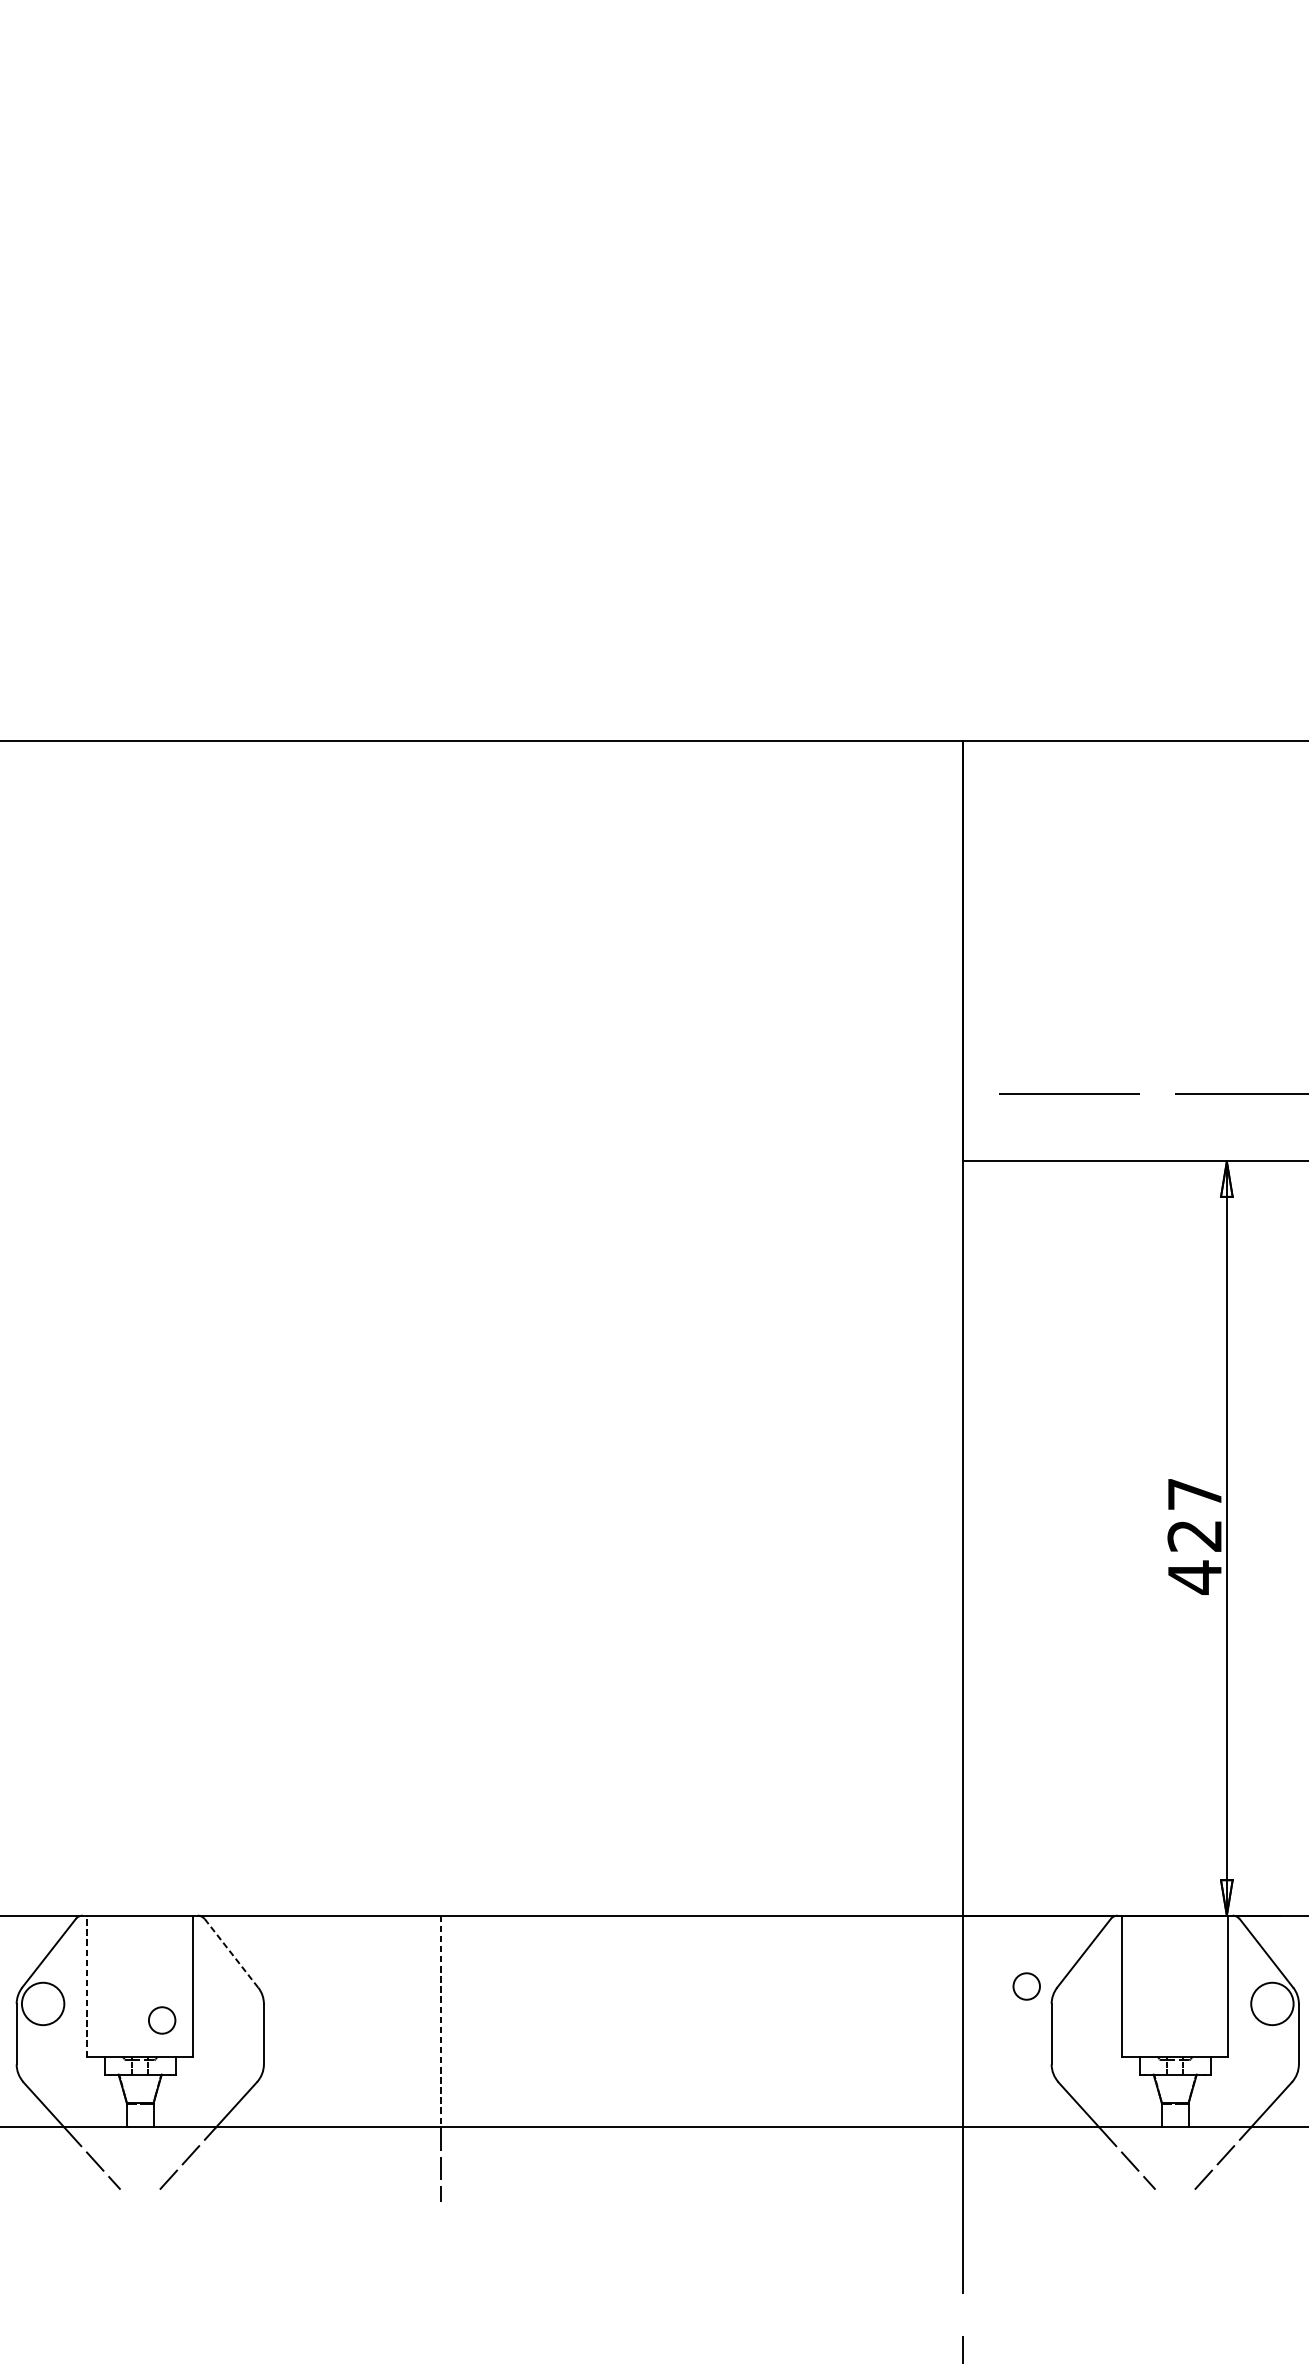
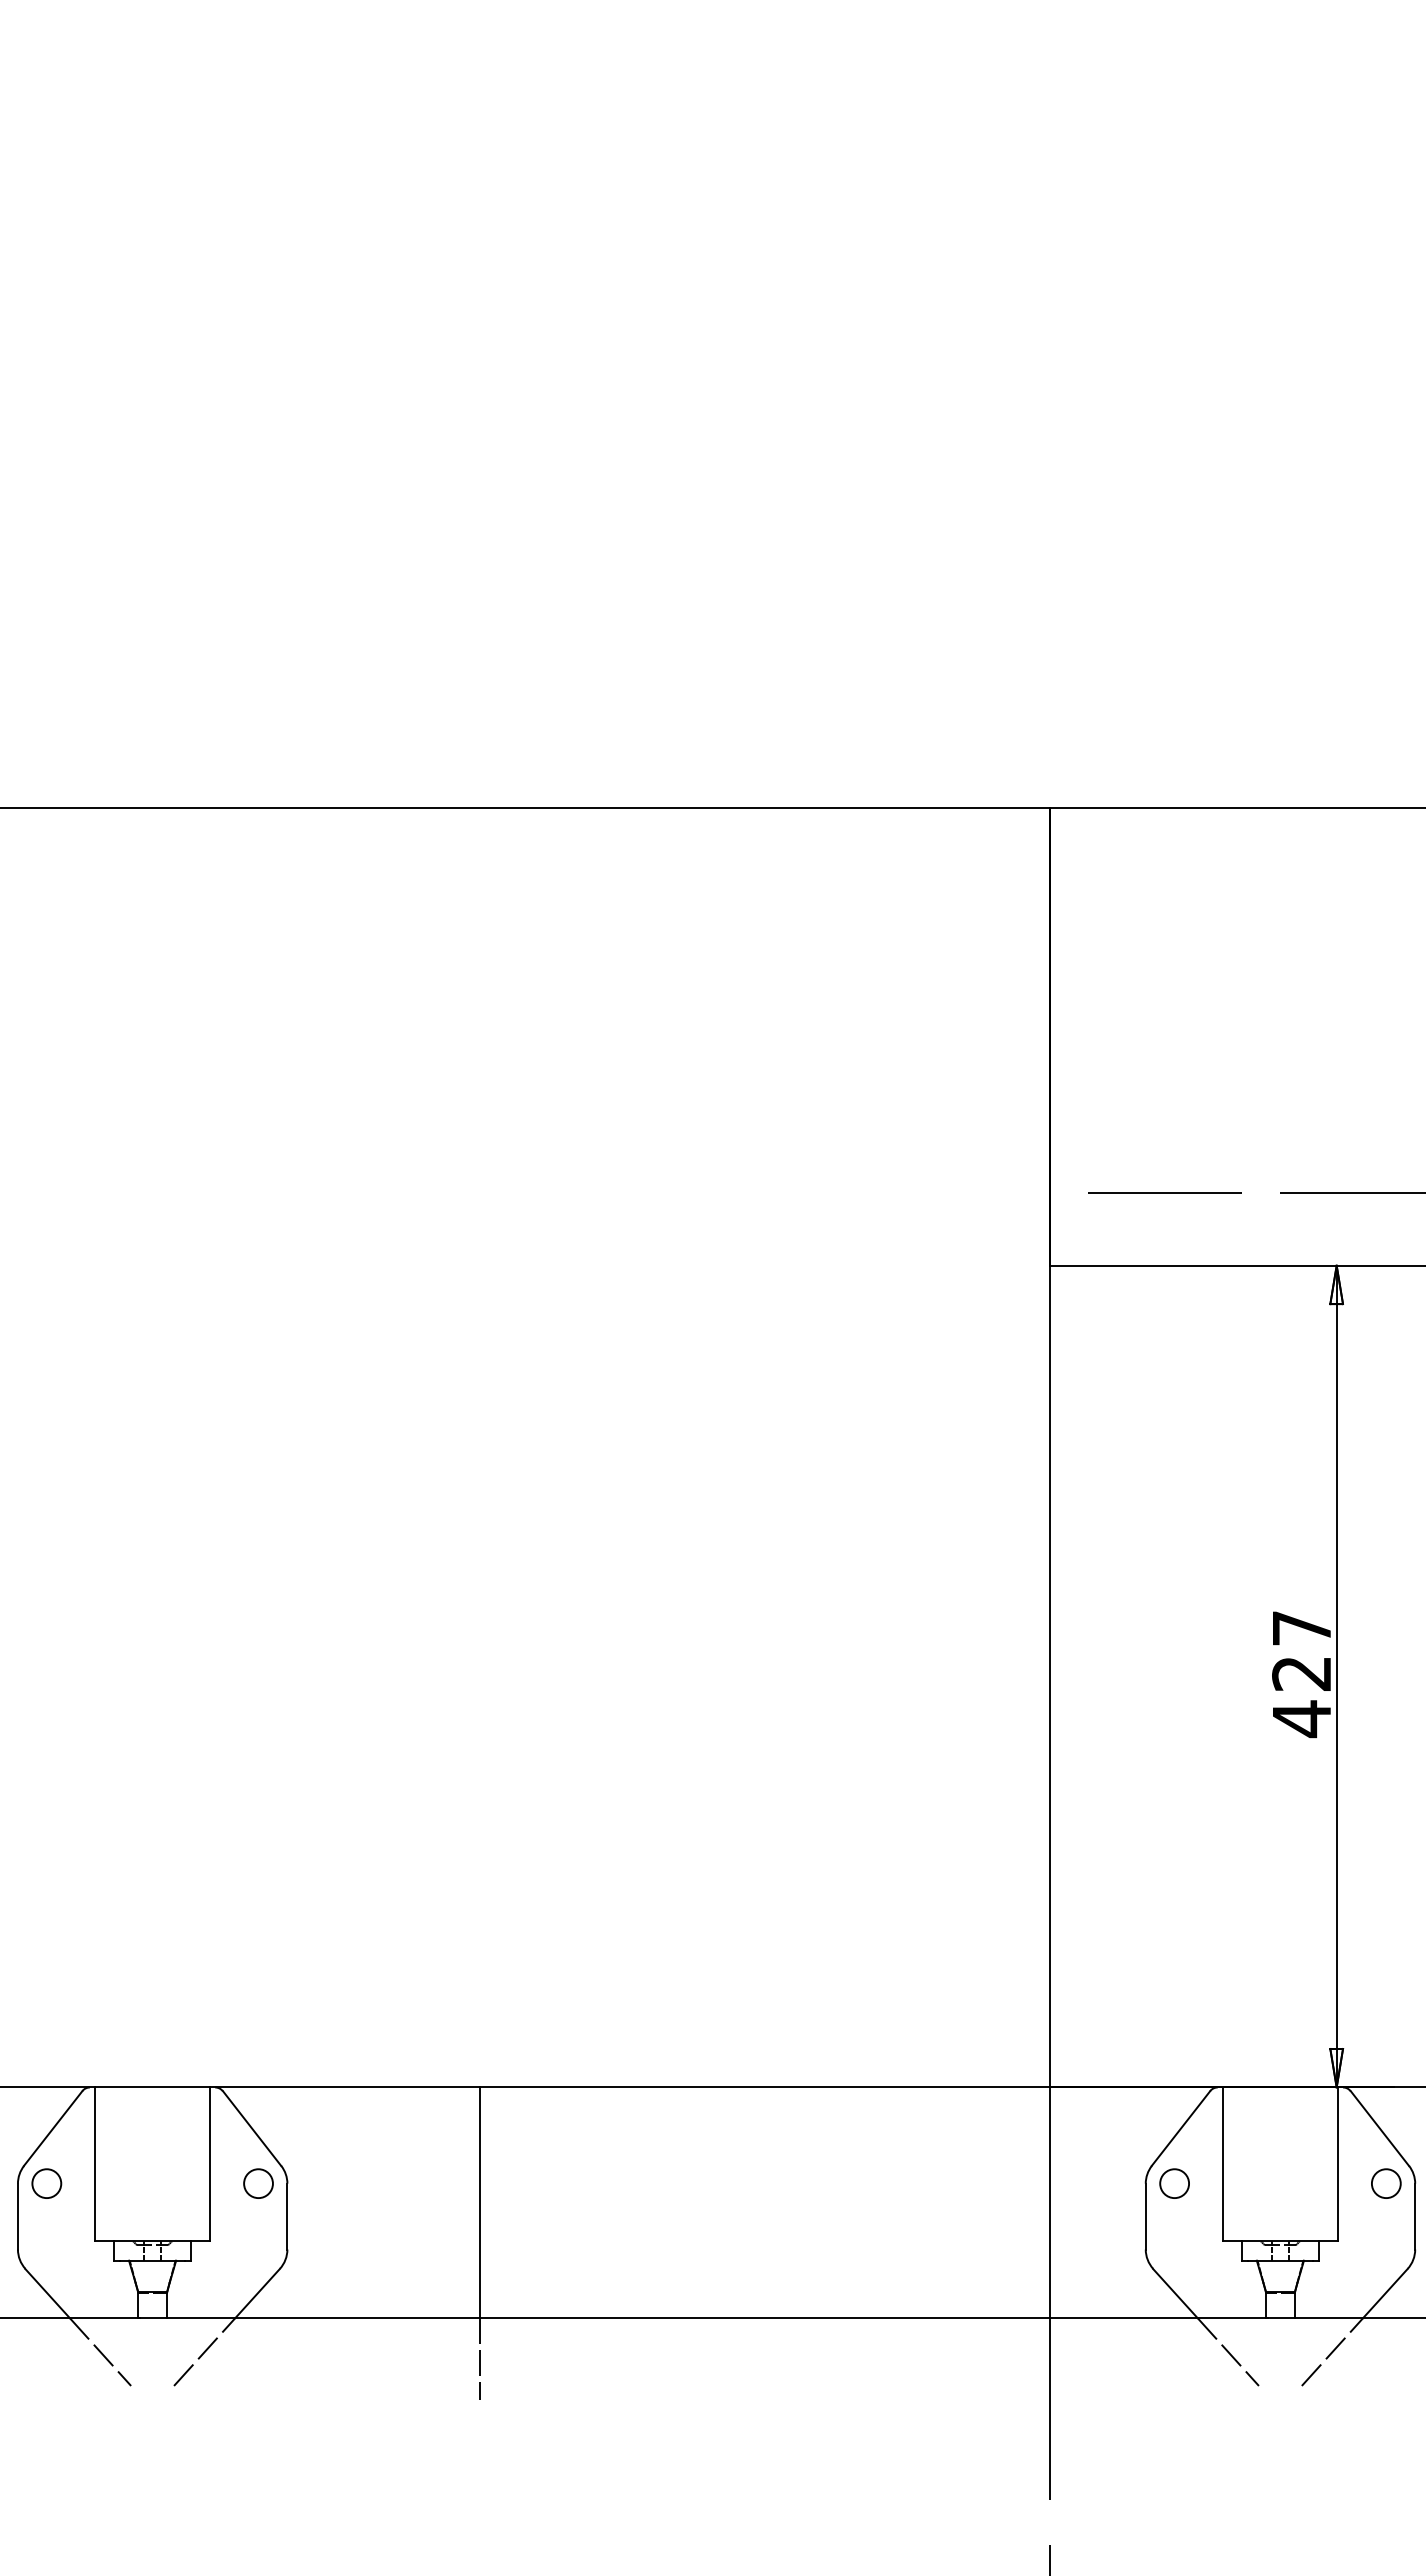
line: (230, 1953) -> (251, 2128), dashed -> solid
line: (86, 1986) -> (94, 2164), dashed -> solid
circle: (1026, 1986) -> (1174, 2183), moved
circle: (42, 2003) -> (46, 2183), size x0.62
circle: (1271, 2003) -> (1385, 2183), size x0.62
circle: (162, 2020) -> (258, 2183), moved
line: (440, 2022) -> (479, 2203), dashed -> solid

